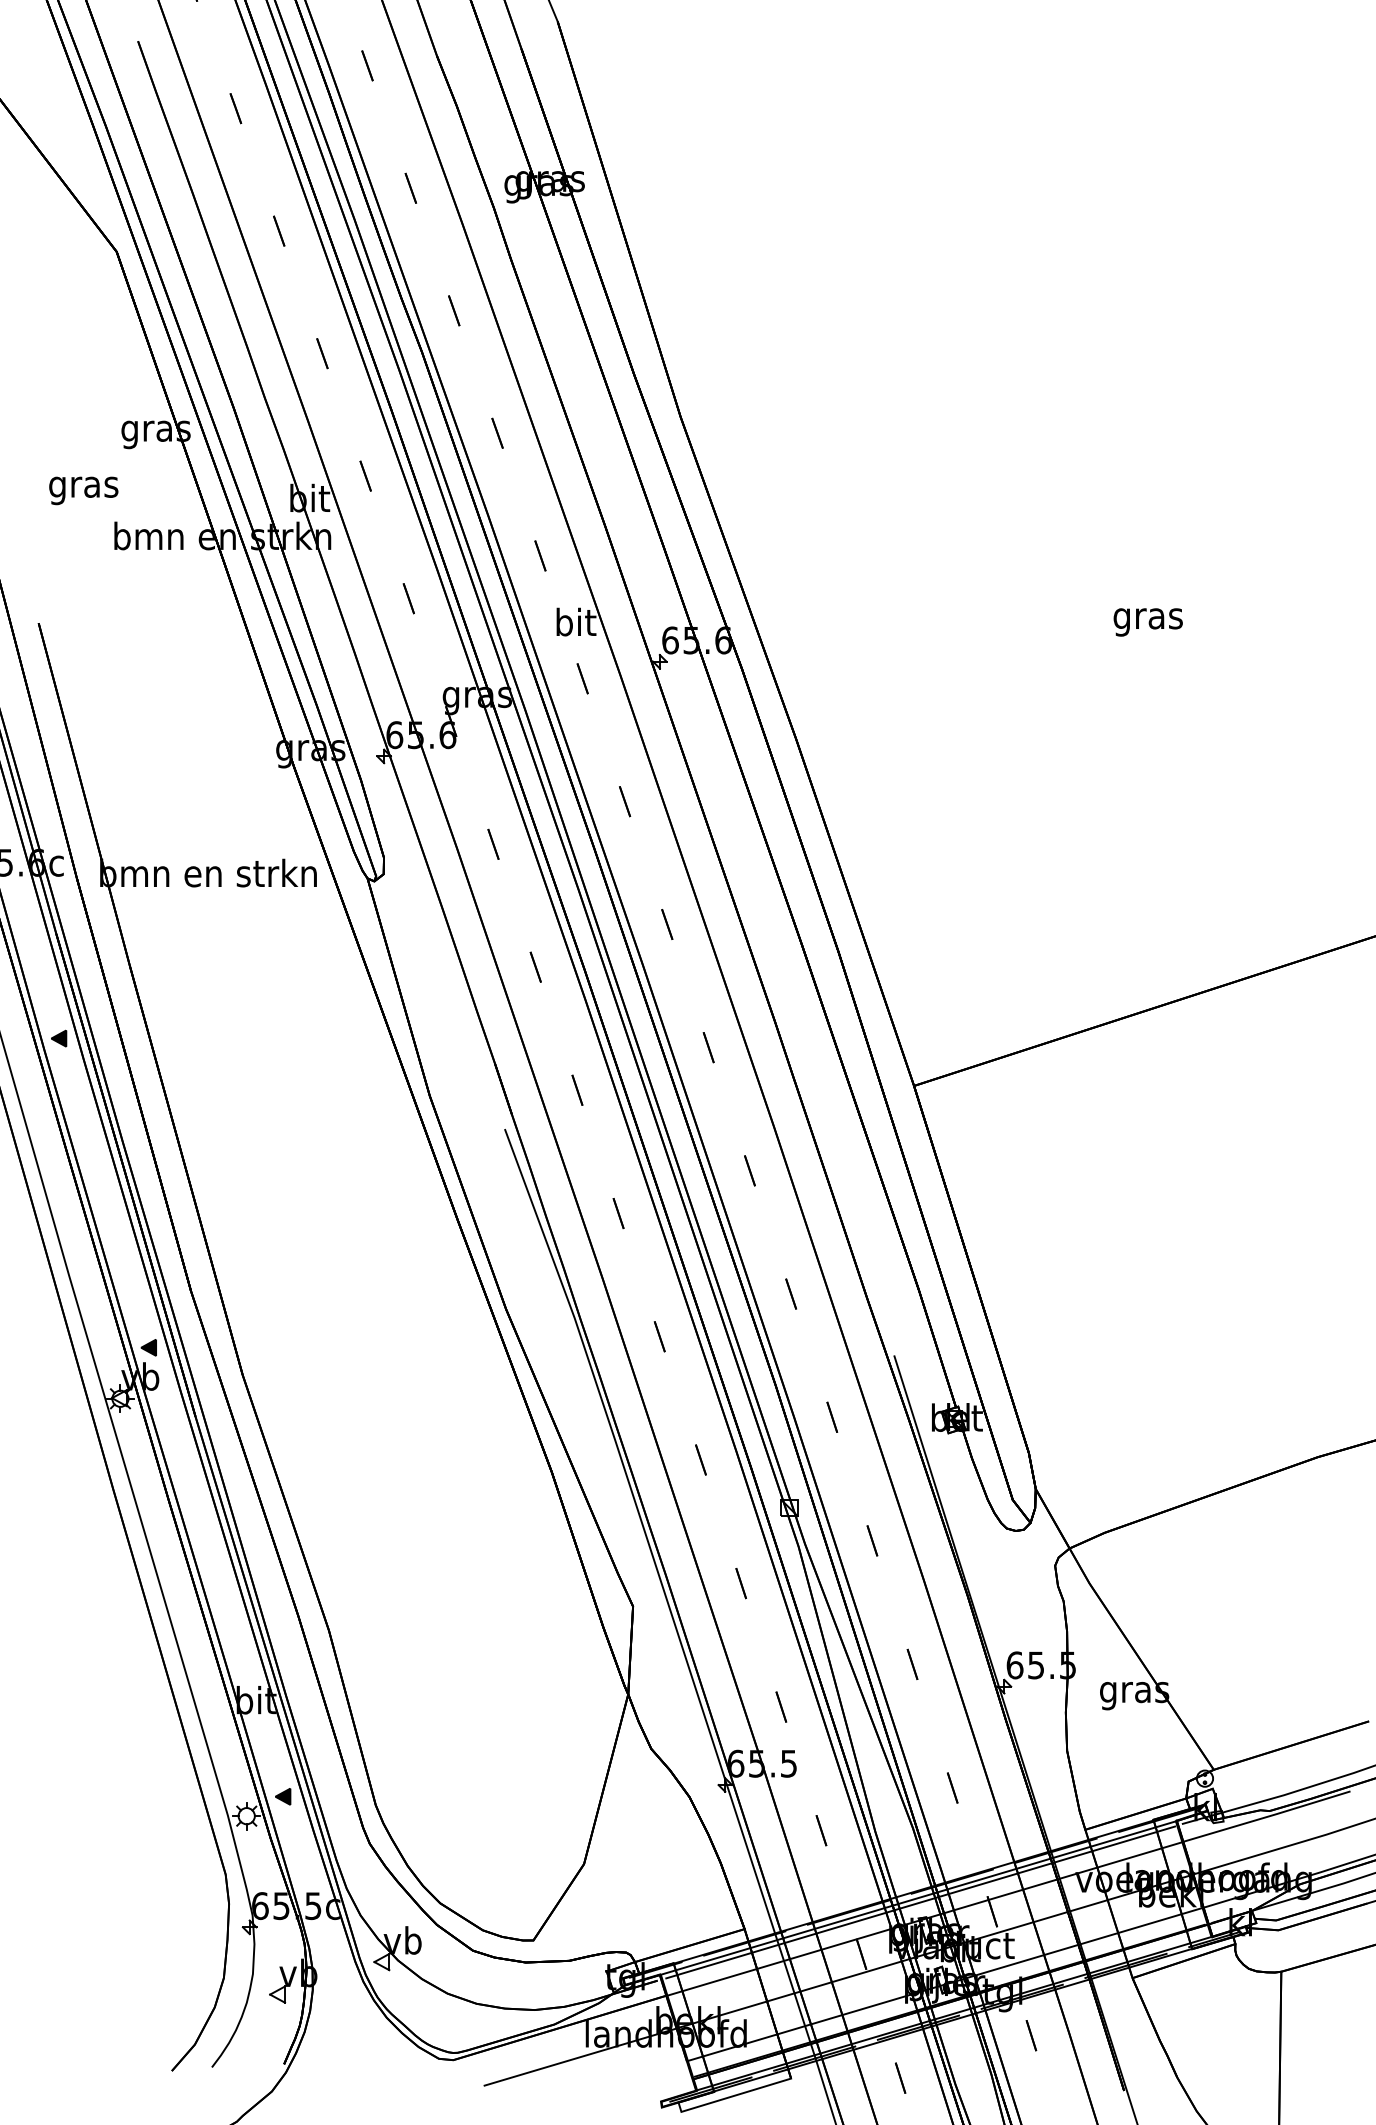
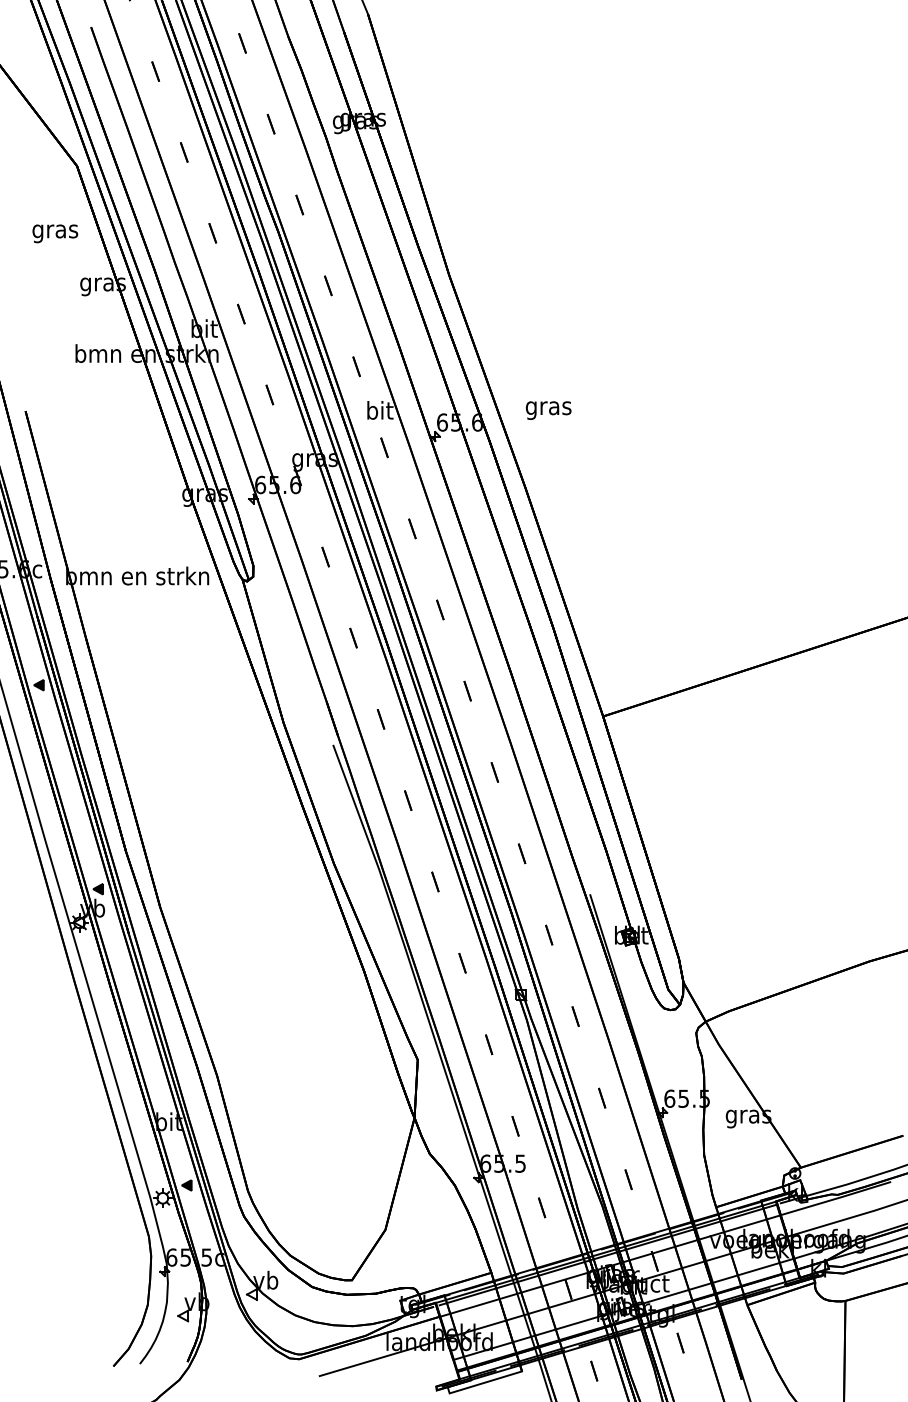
text: (84, 490) -> (55, 233), moved
text: (1147, 622) -> (548, 410), moved

